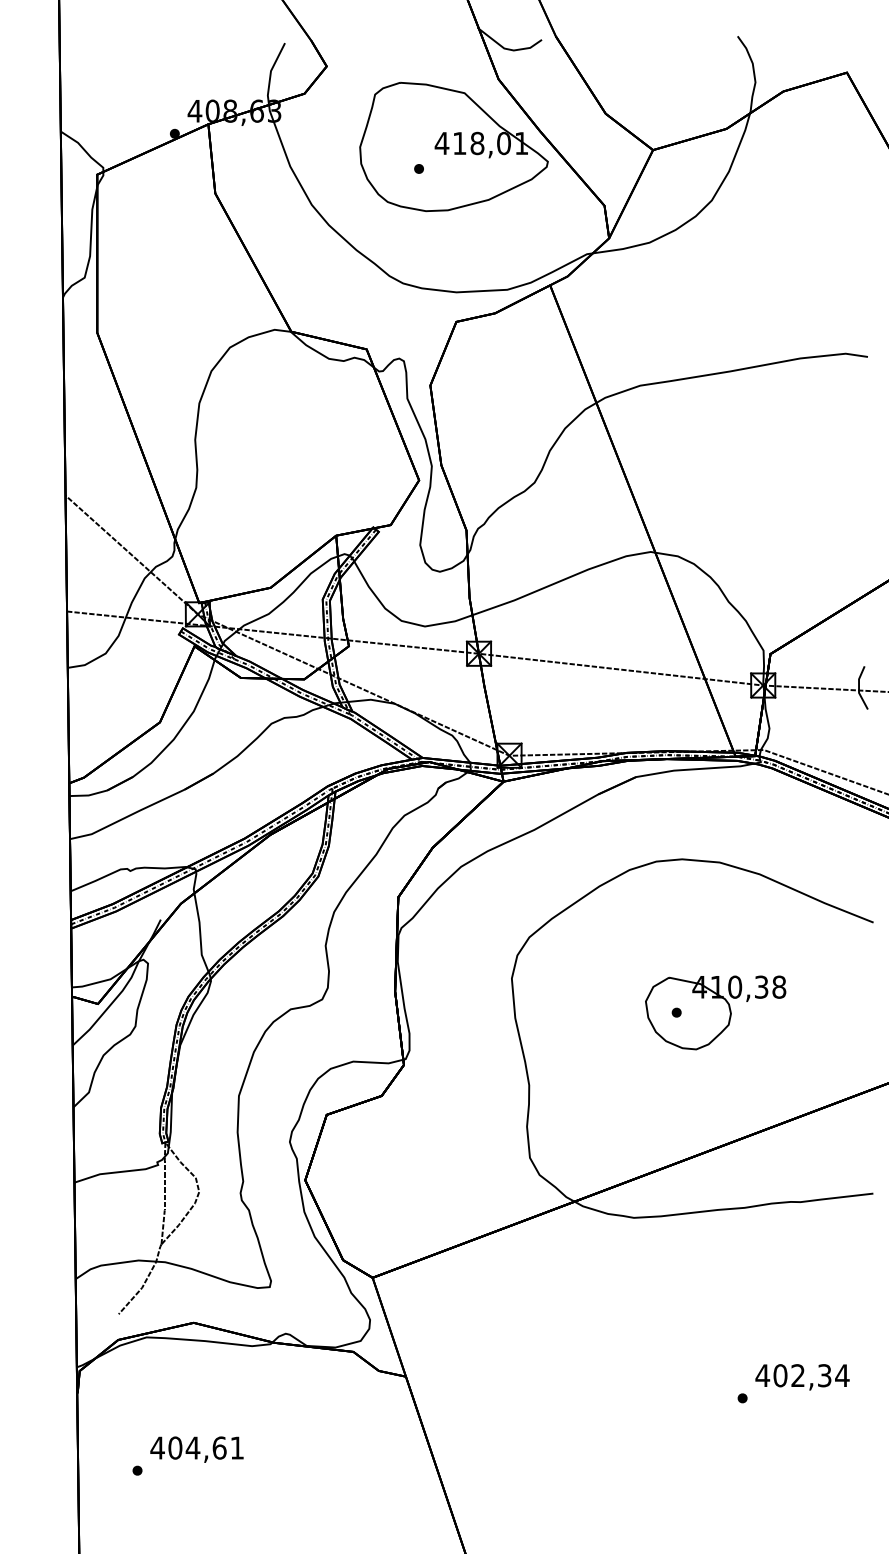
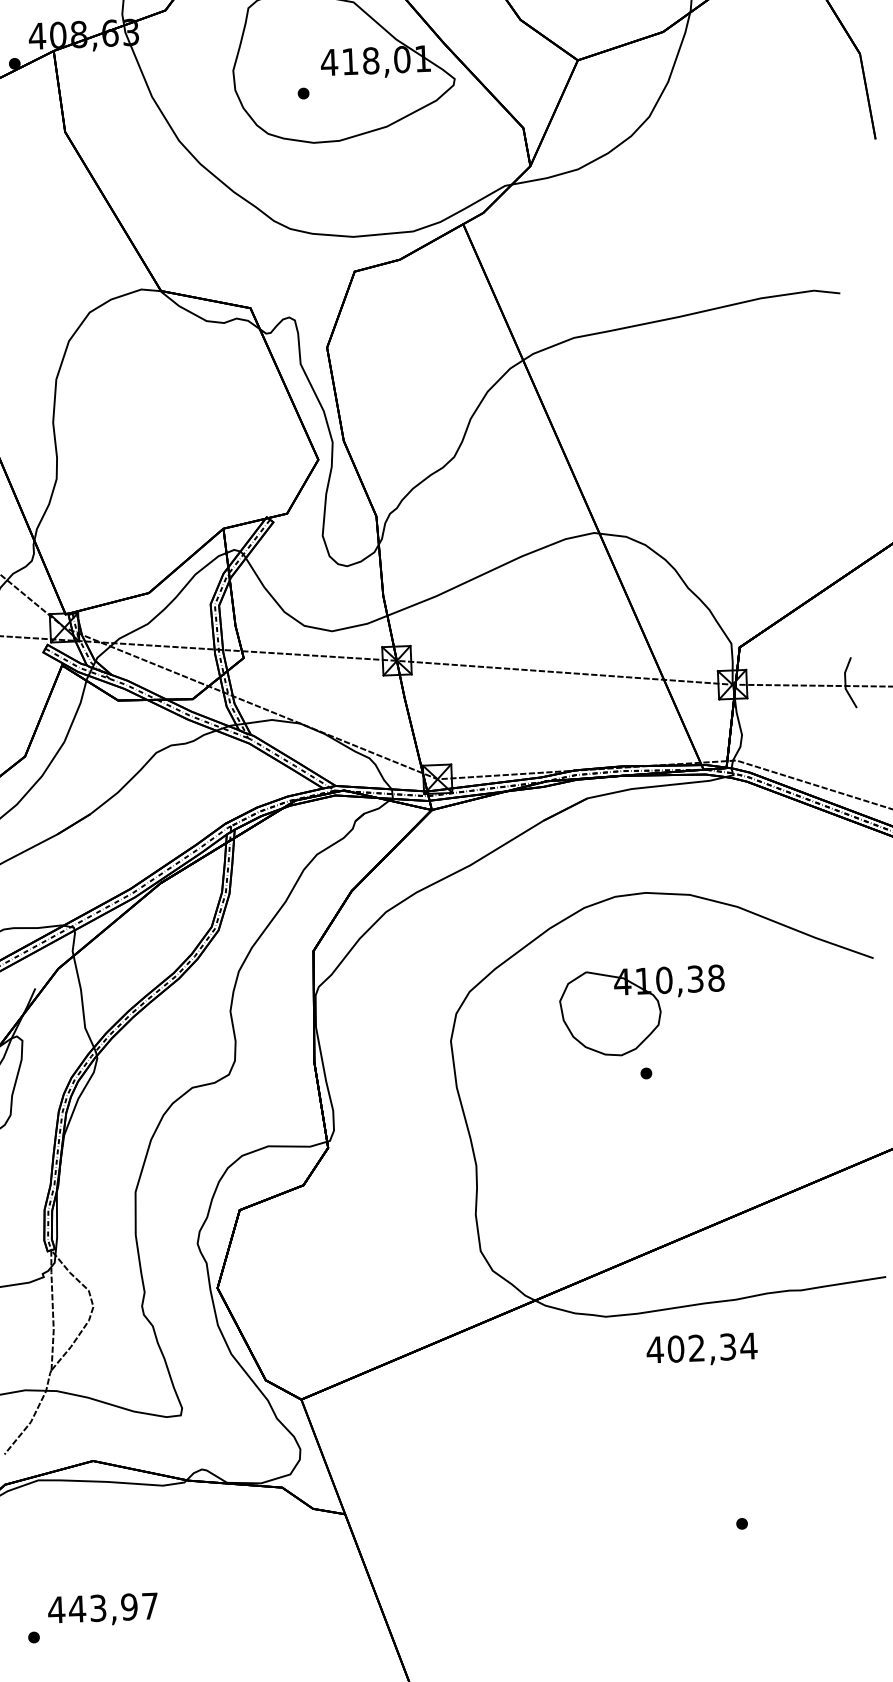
part: (715, 1012) -> (642, 1011), moved
text: (802, 1377) -> (702, 1350), moved
text: (205, 1447) -> (112, 1607), 404,61 -> 443,97

